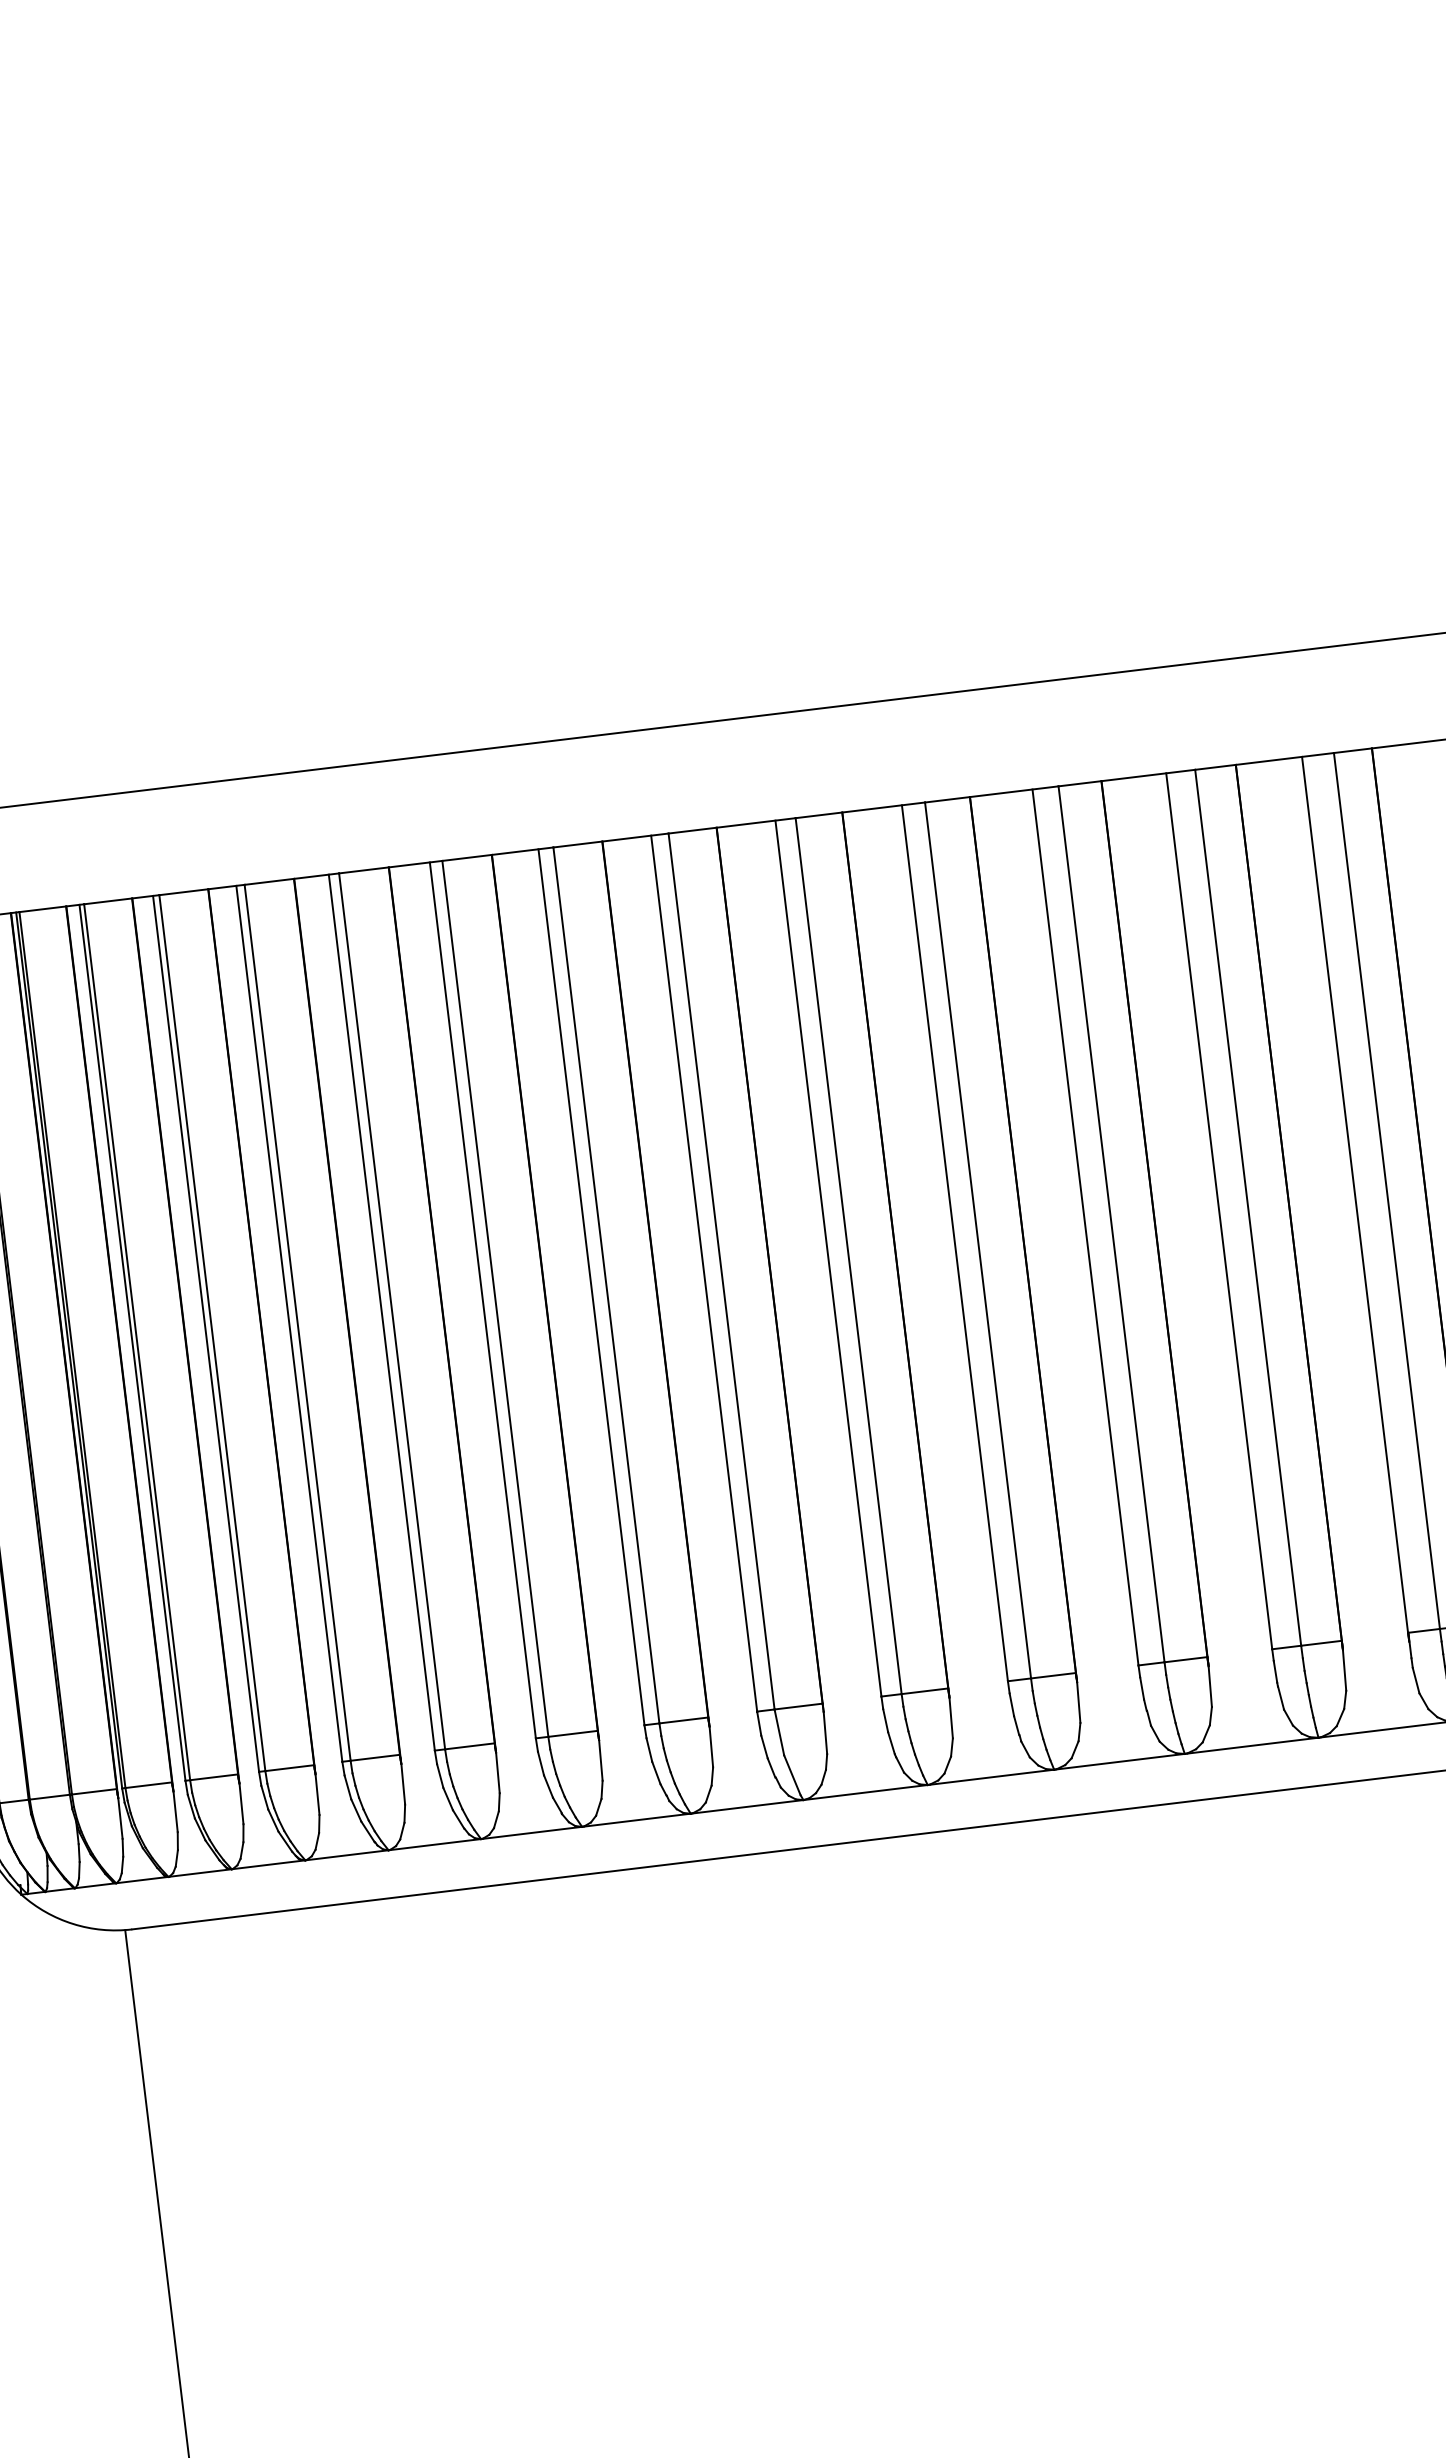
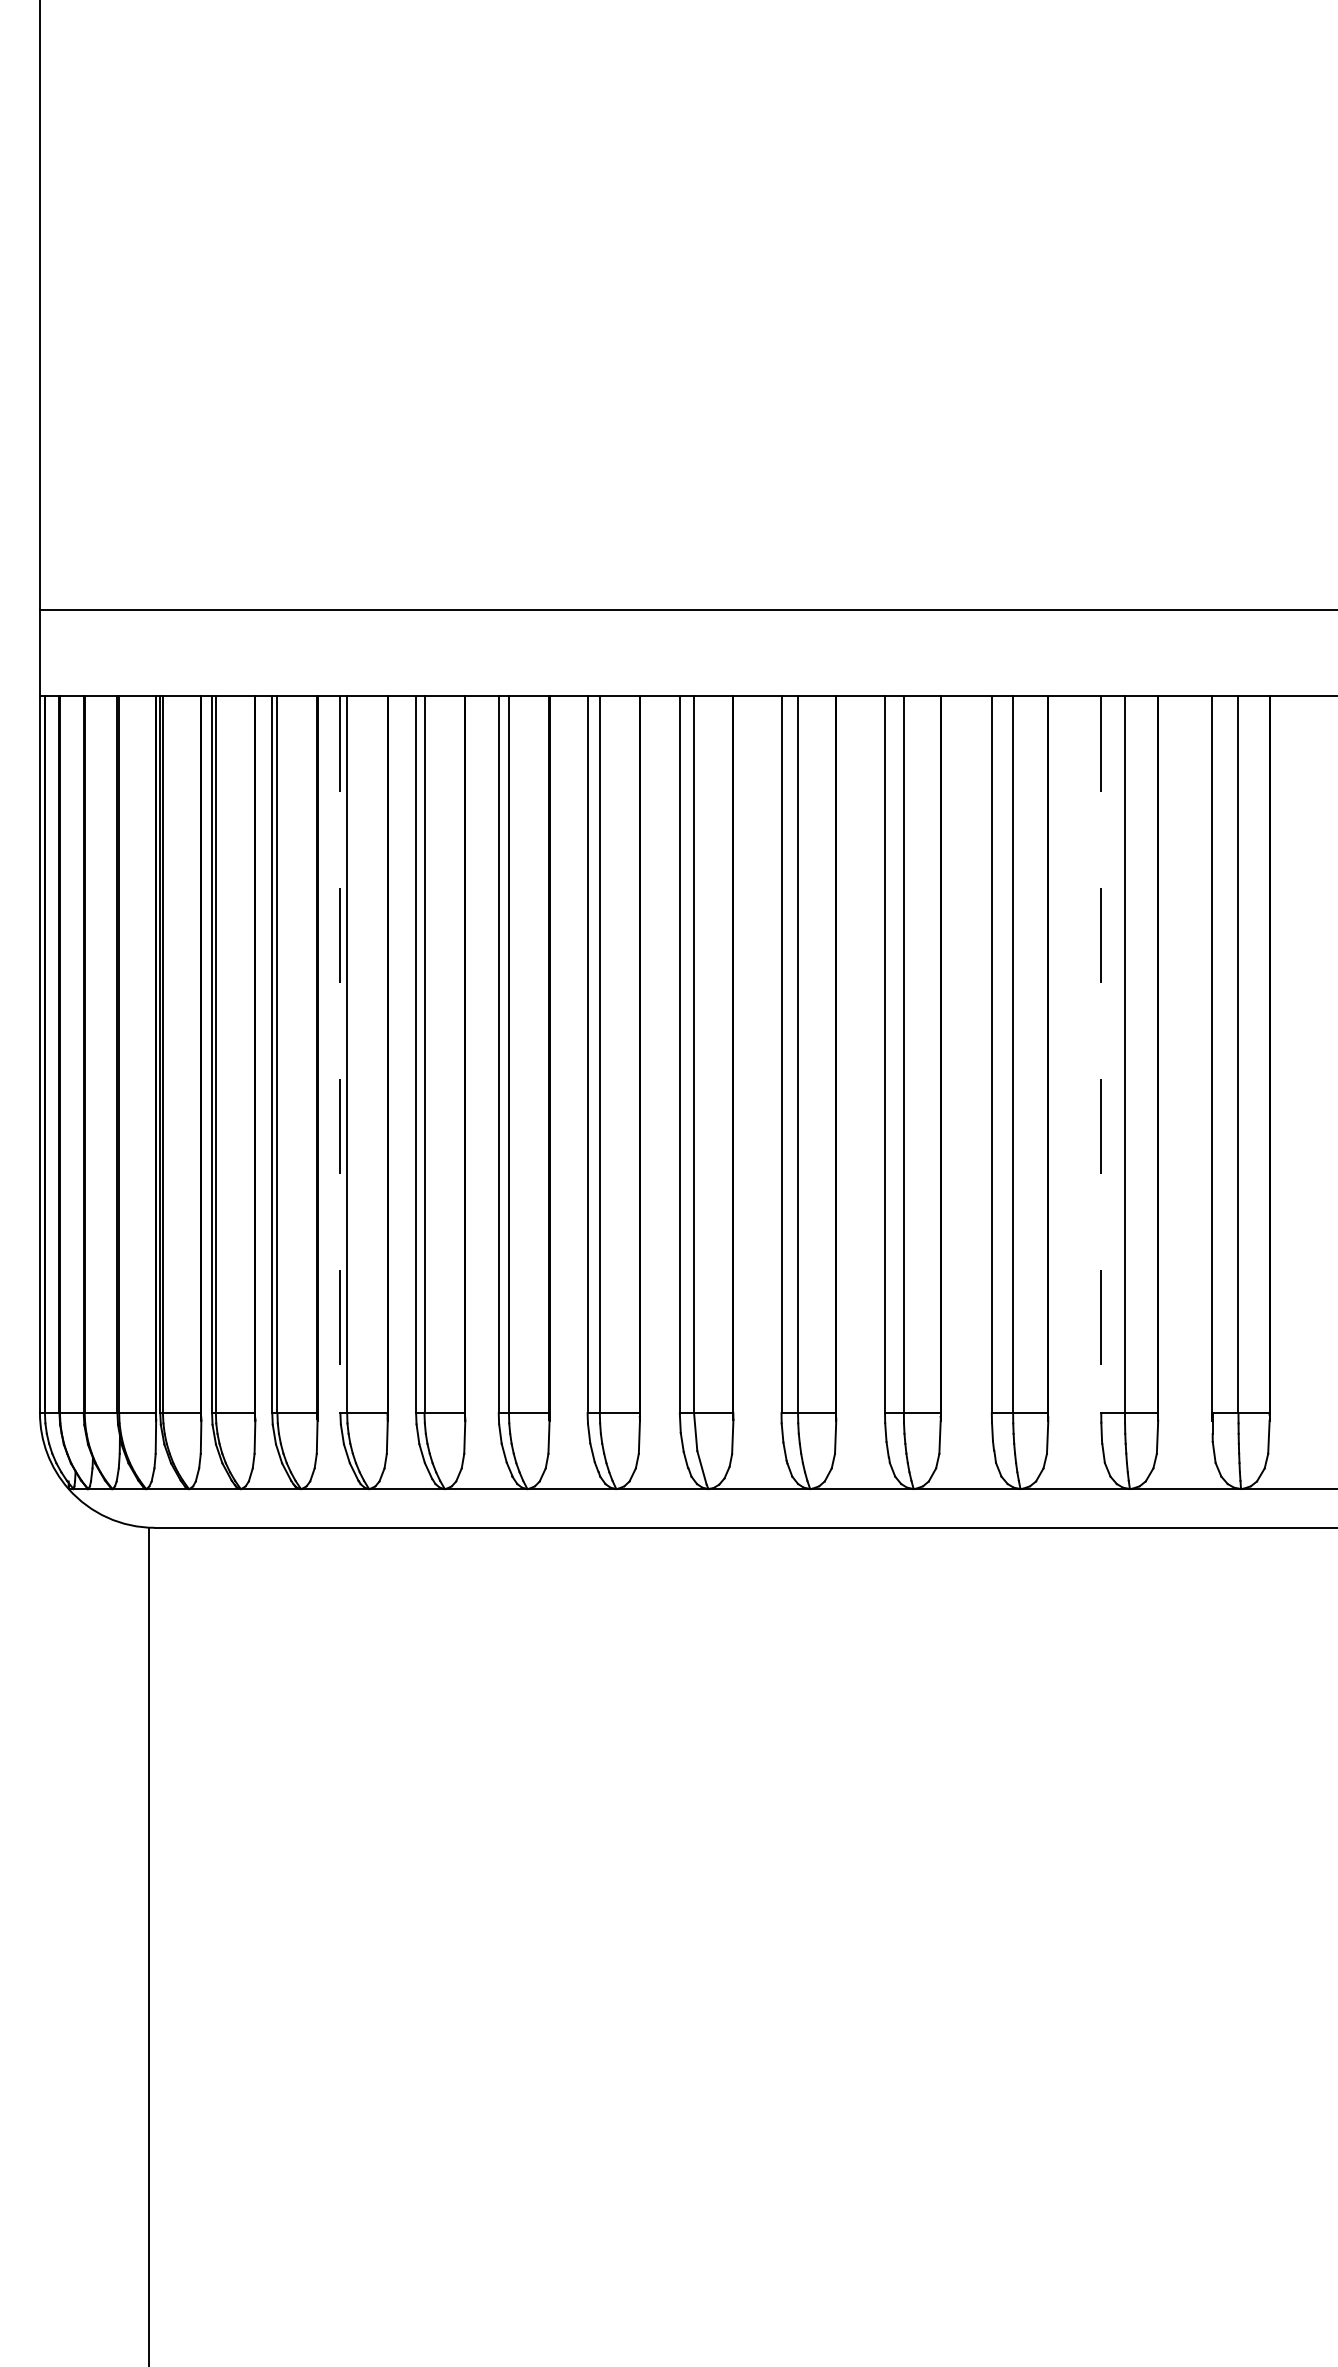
line: (1219, 1212) -> (1101, 1055), solid -> dashed
line: (289, 1324) -> (340, 1055), solid -> dashed

